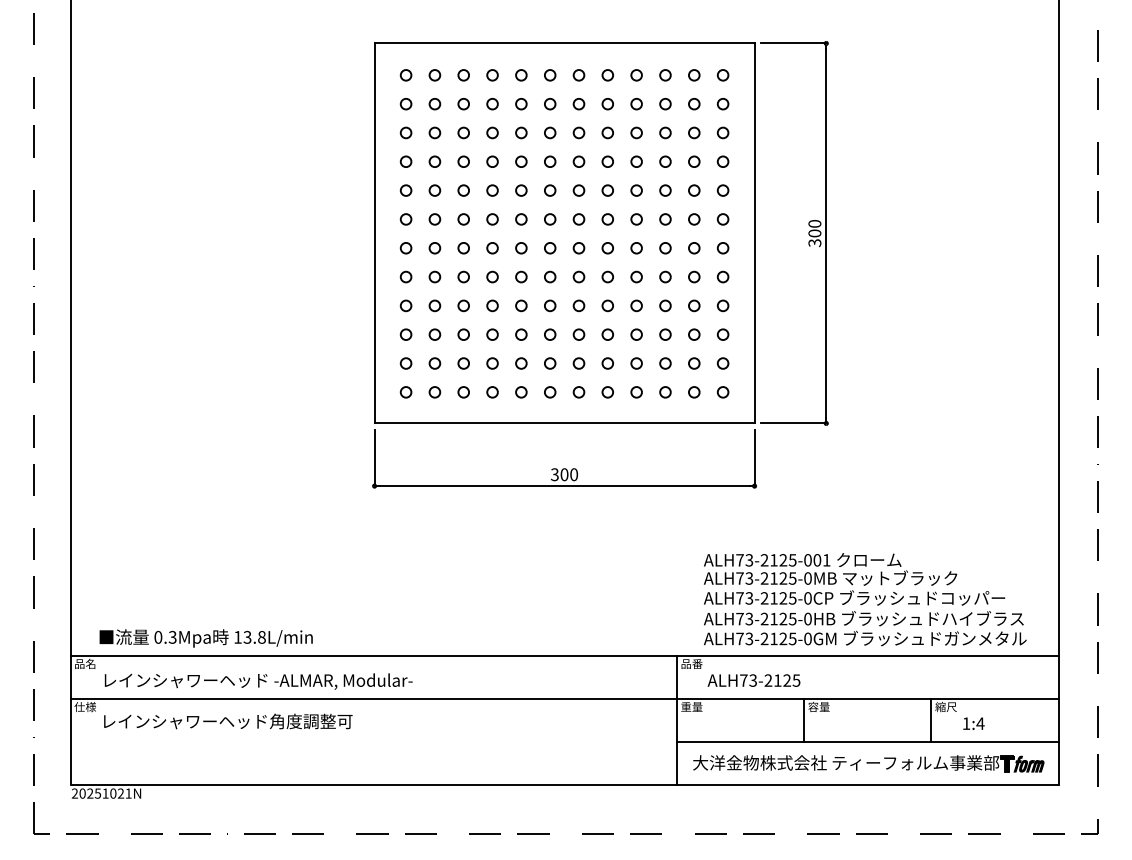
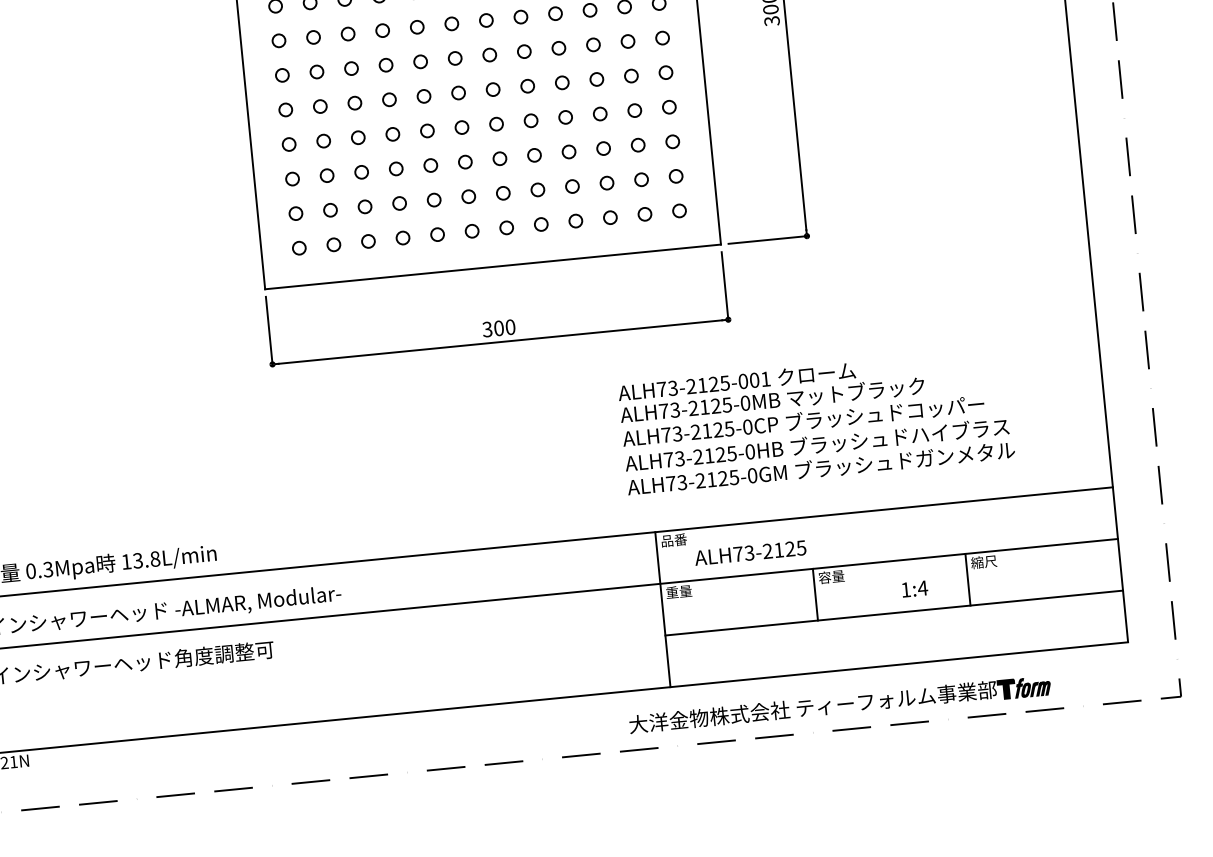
text: (865, 599) -> (816, 421), moved
text: (973, 723) -> (914, 588), moved
part: (868, 763) -> (839, 705), moved

